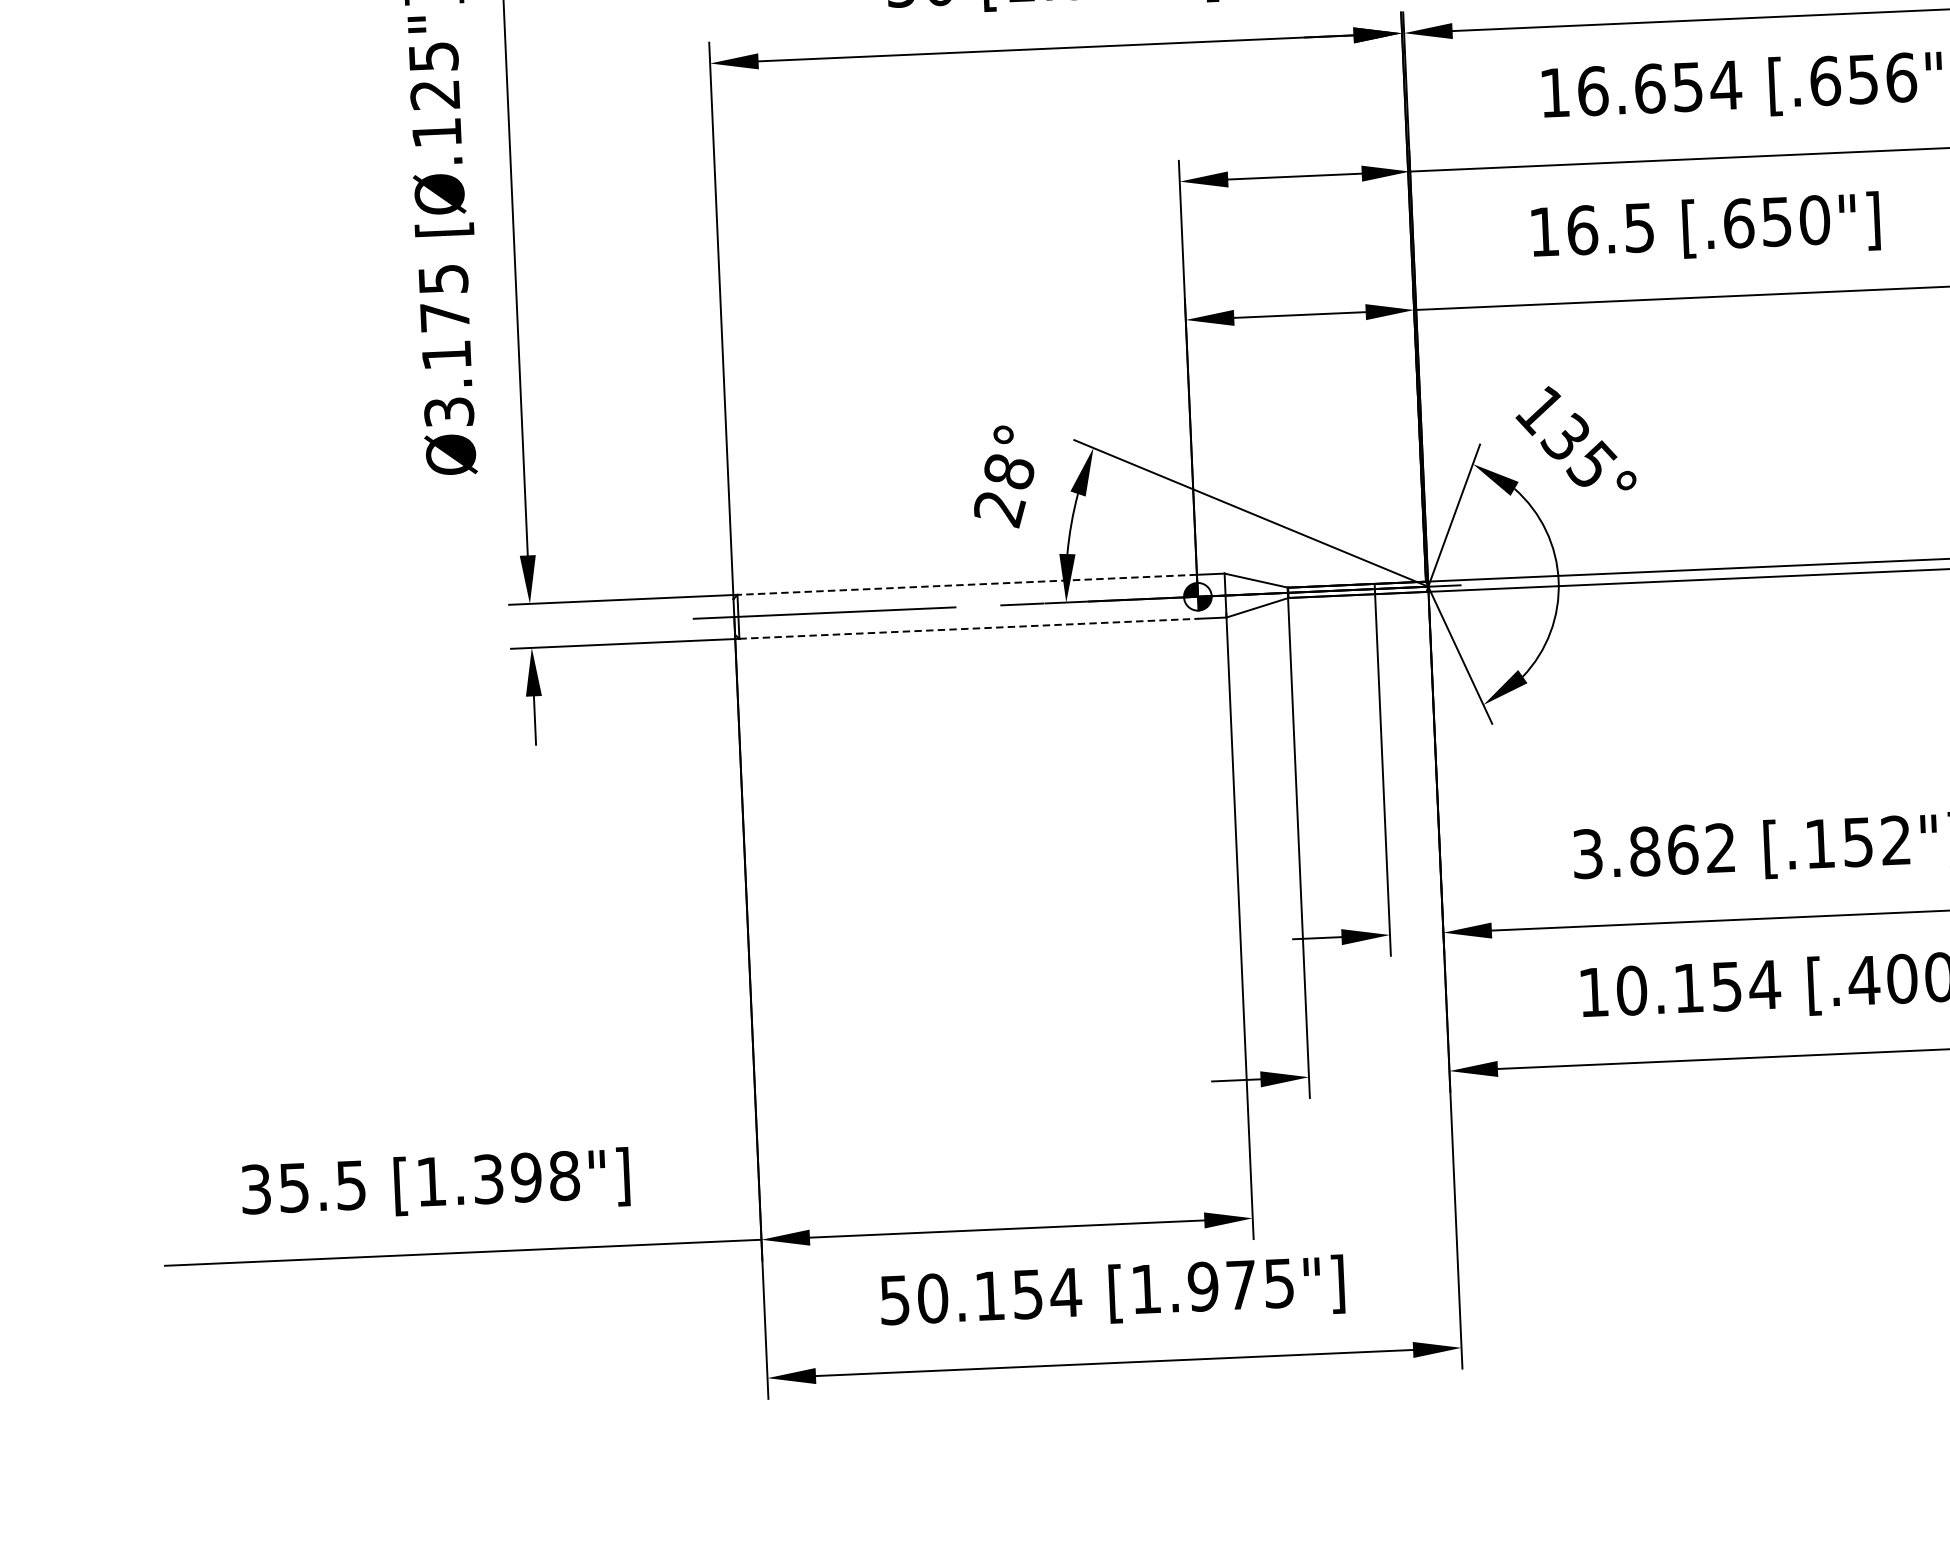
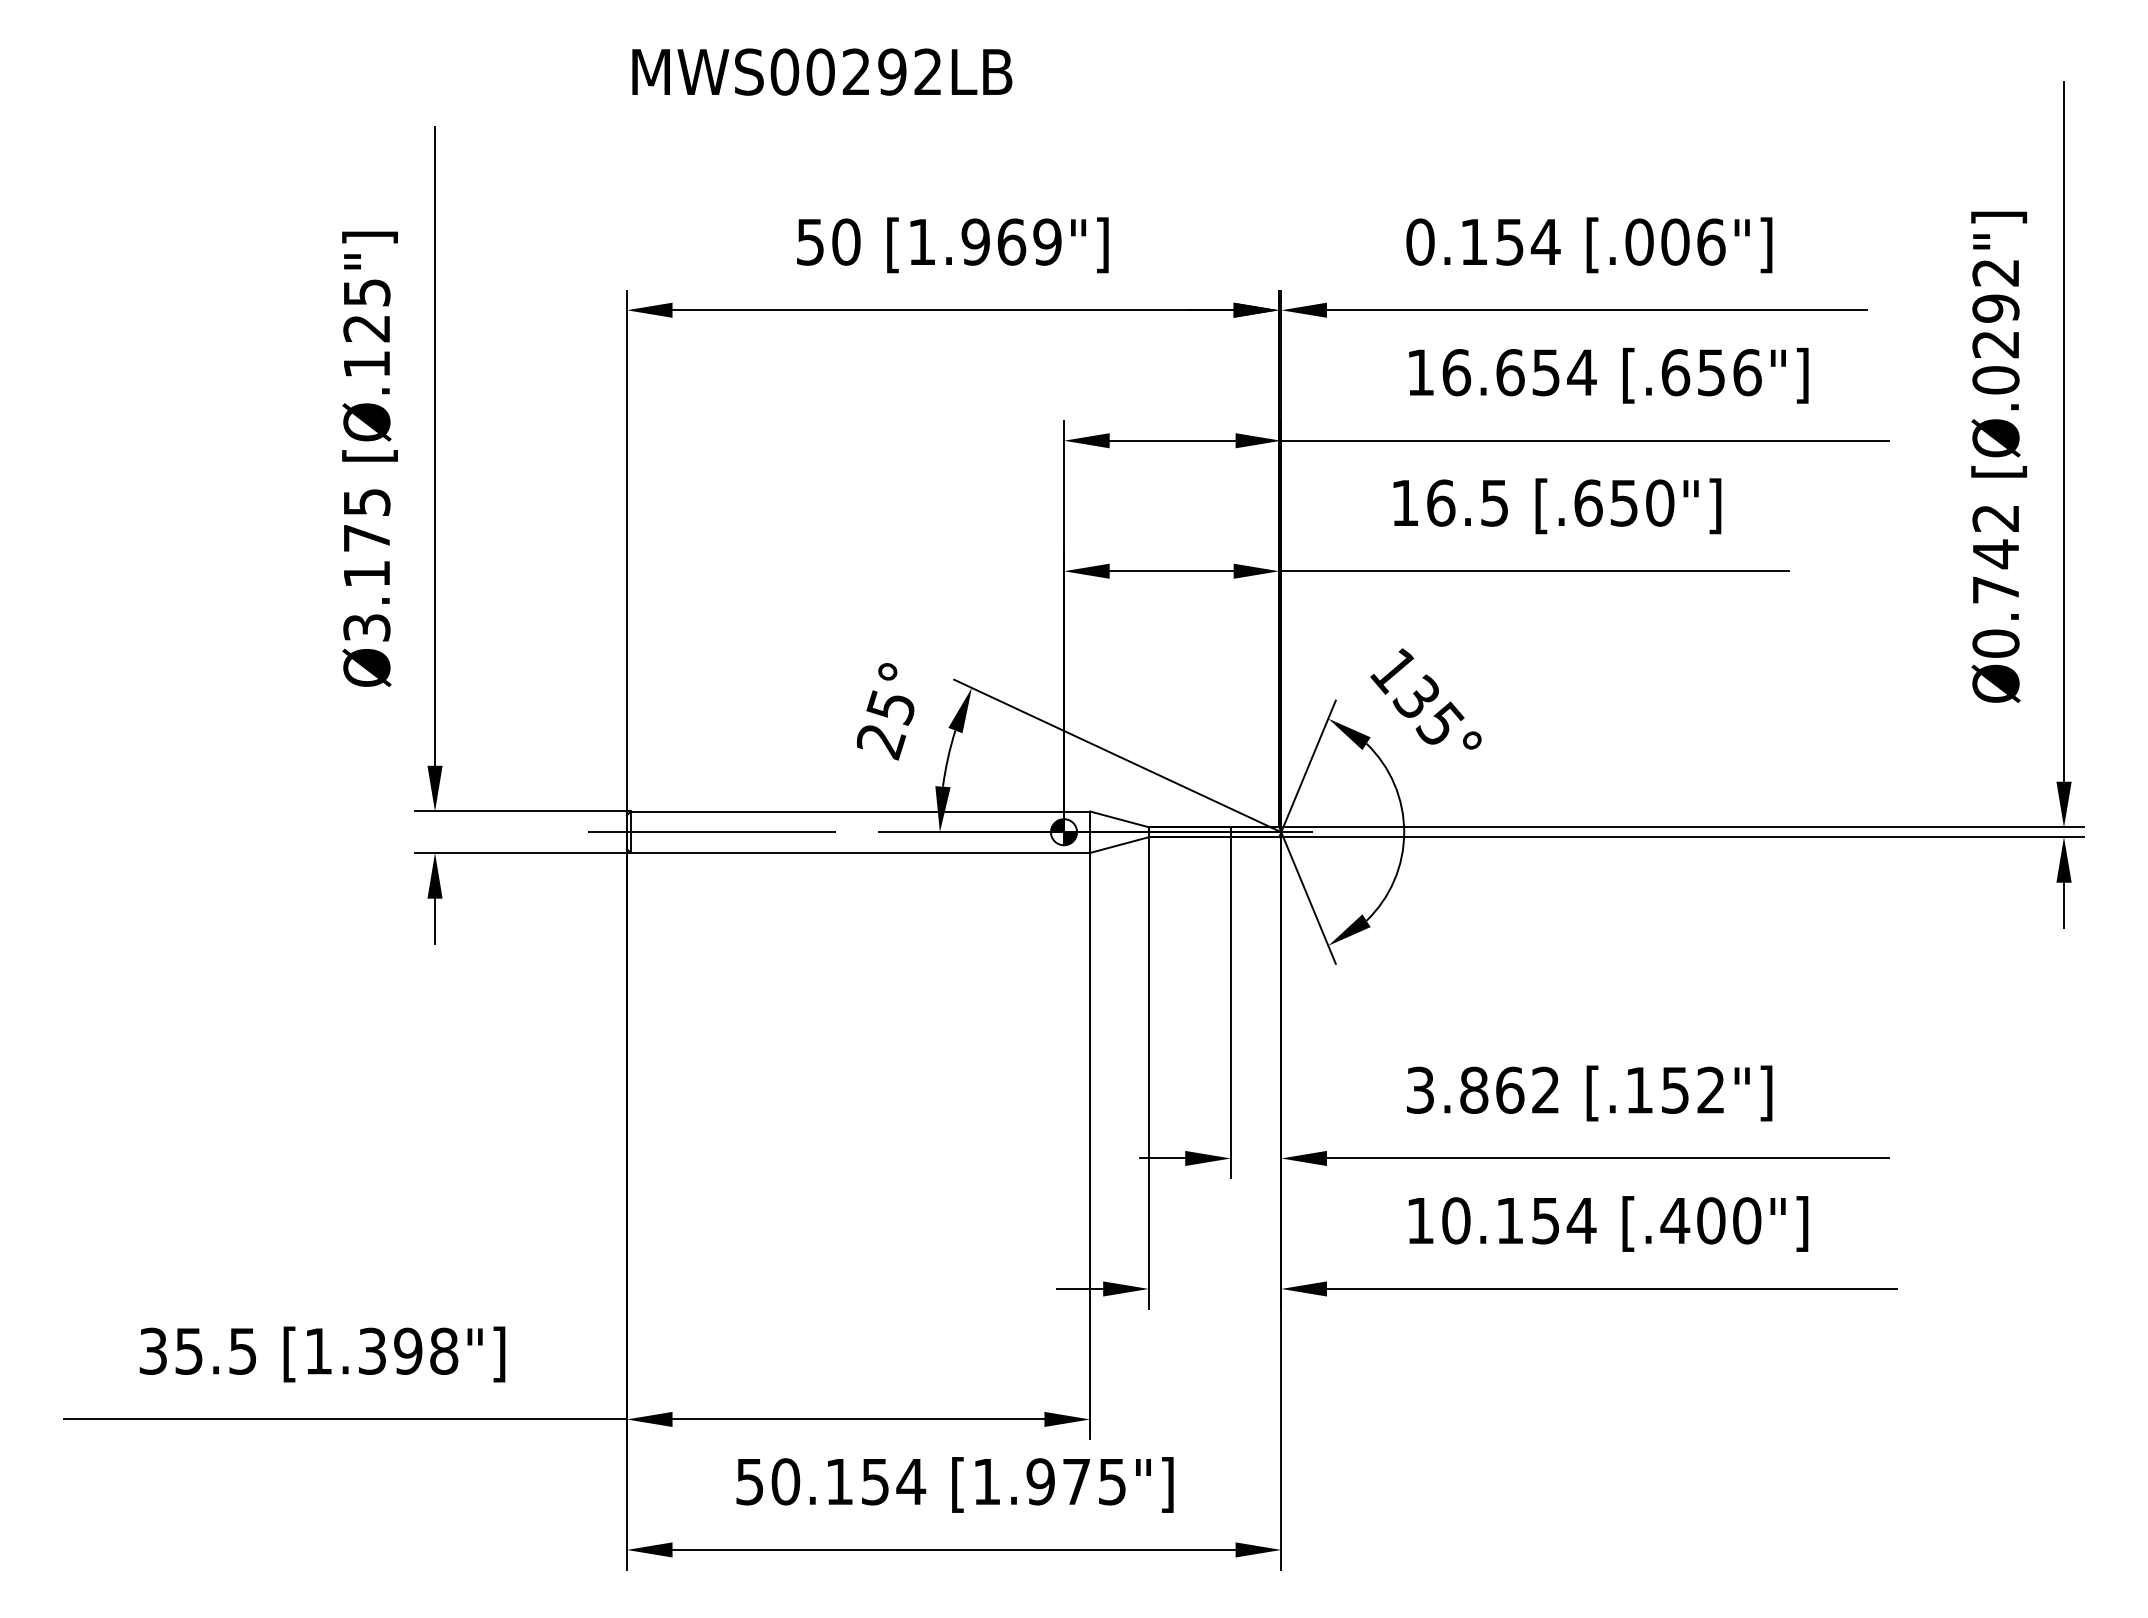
text: (1008, 472) -> (890, 707), 28° -> 25°
line: (967, 584) -> (847, 811), dashed -> solid
line: (969, 628) -> (847, 852), dashed -> solid

